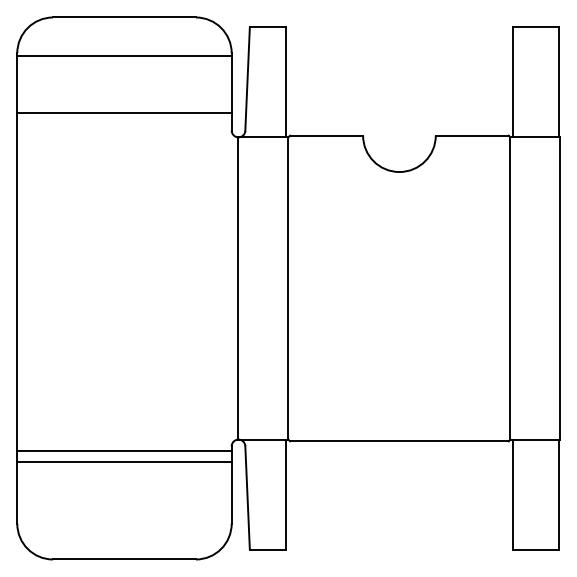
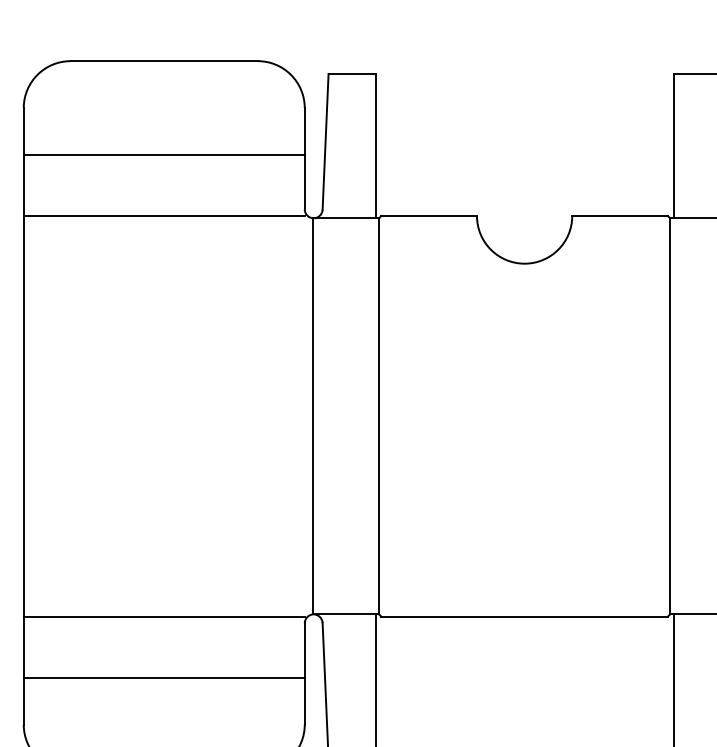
line: (124, 56) -> (164, 155), moved
line: (124, 112) -> (164, 215), moved
line: (124, 450) -> (164, 677), moved
line: (124, 462) -> (164, 616), moved

